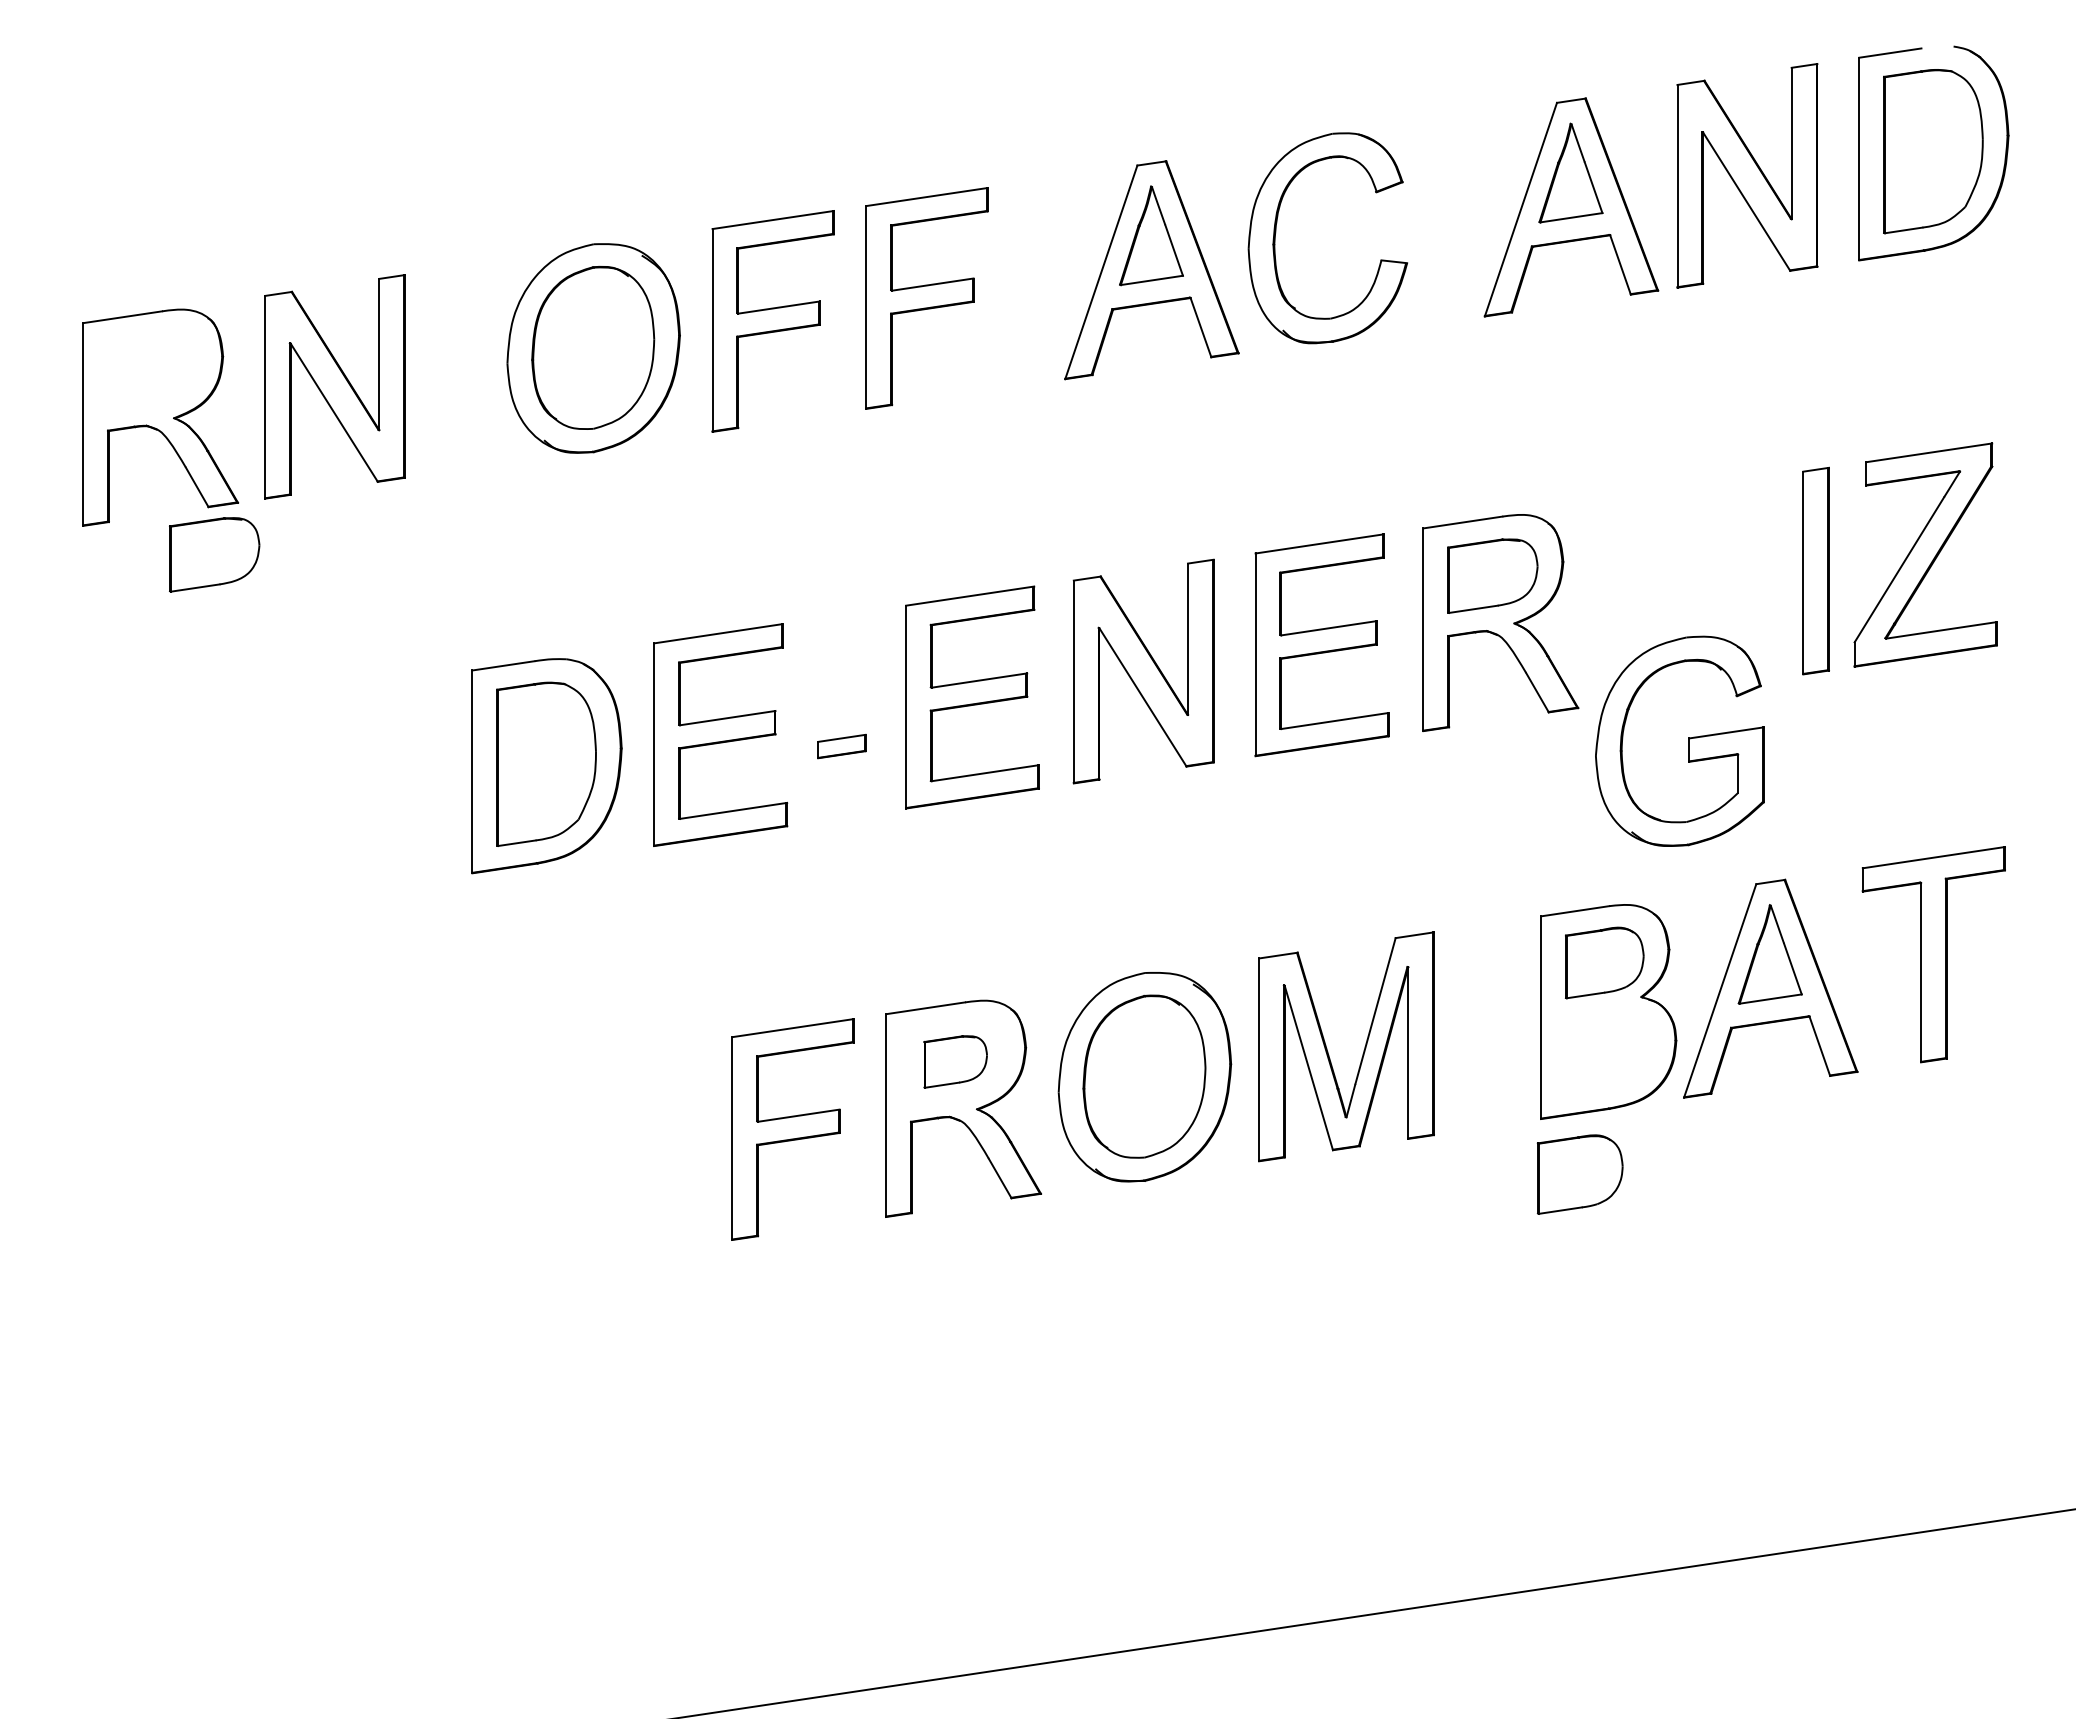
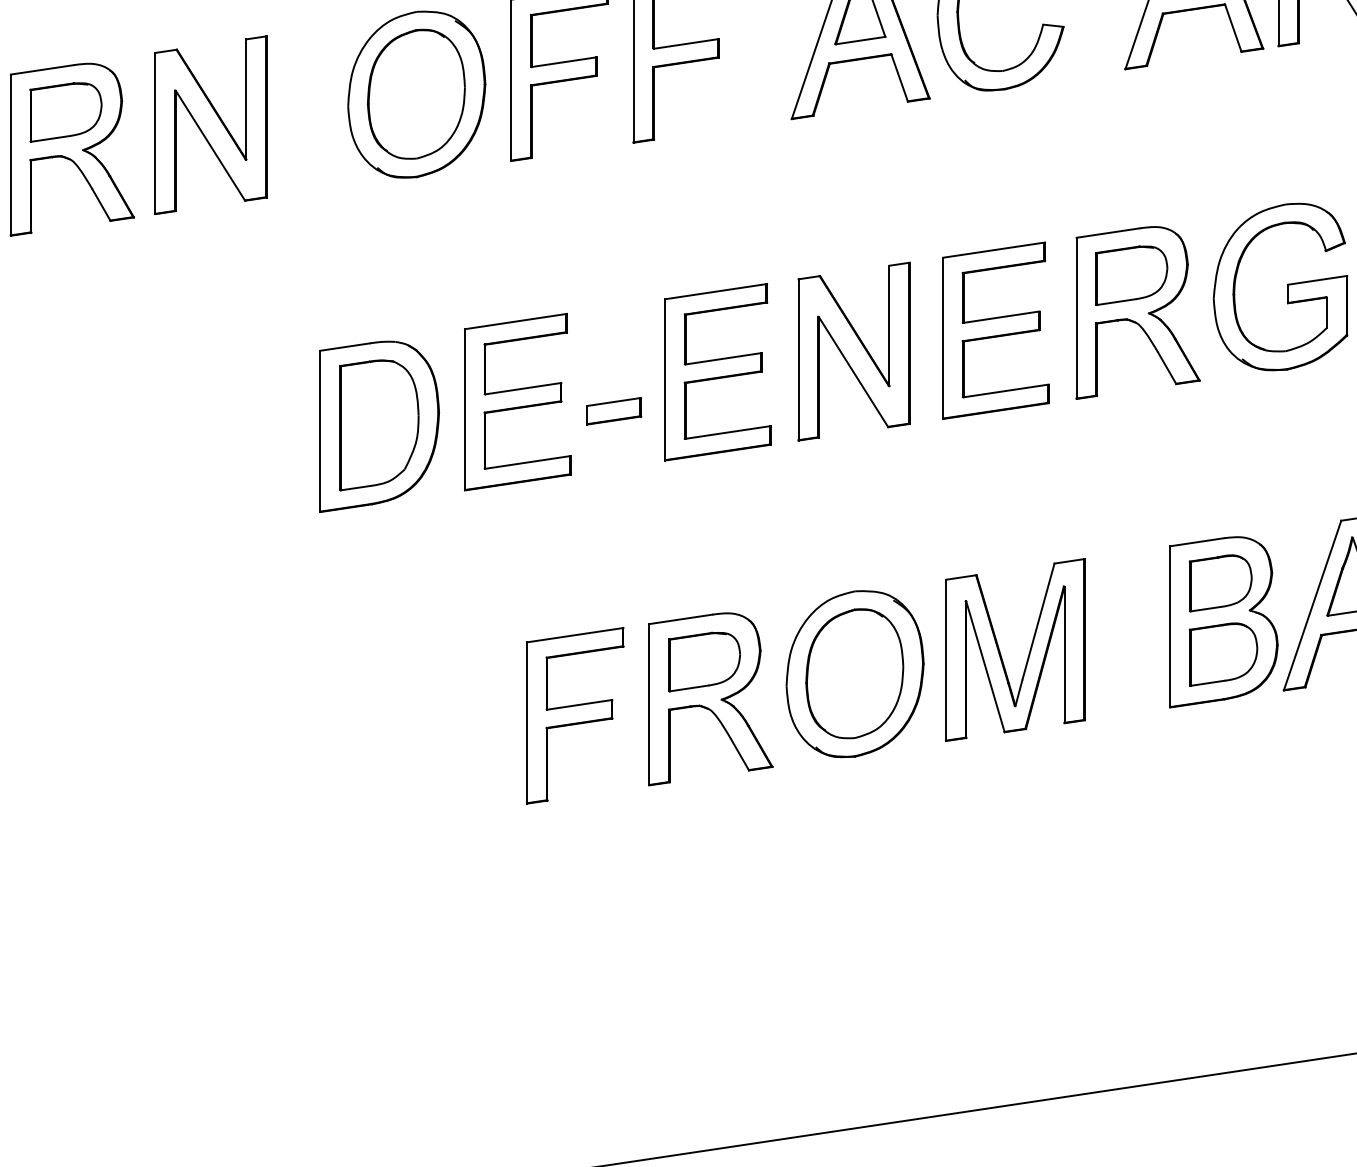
part: (214, 554) -> (65, 112), moved
part: (1688, 740) -> (1287, 286), moved
part: (841, 746) -> (613, 411), size x1.43
part: (955, 1061) -> (704, 661), size x1.43
part: (1579, 1174) -> (1222, 654), moved

